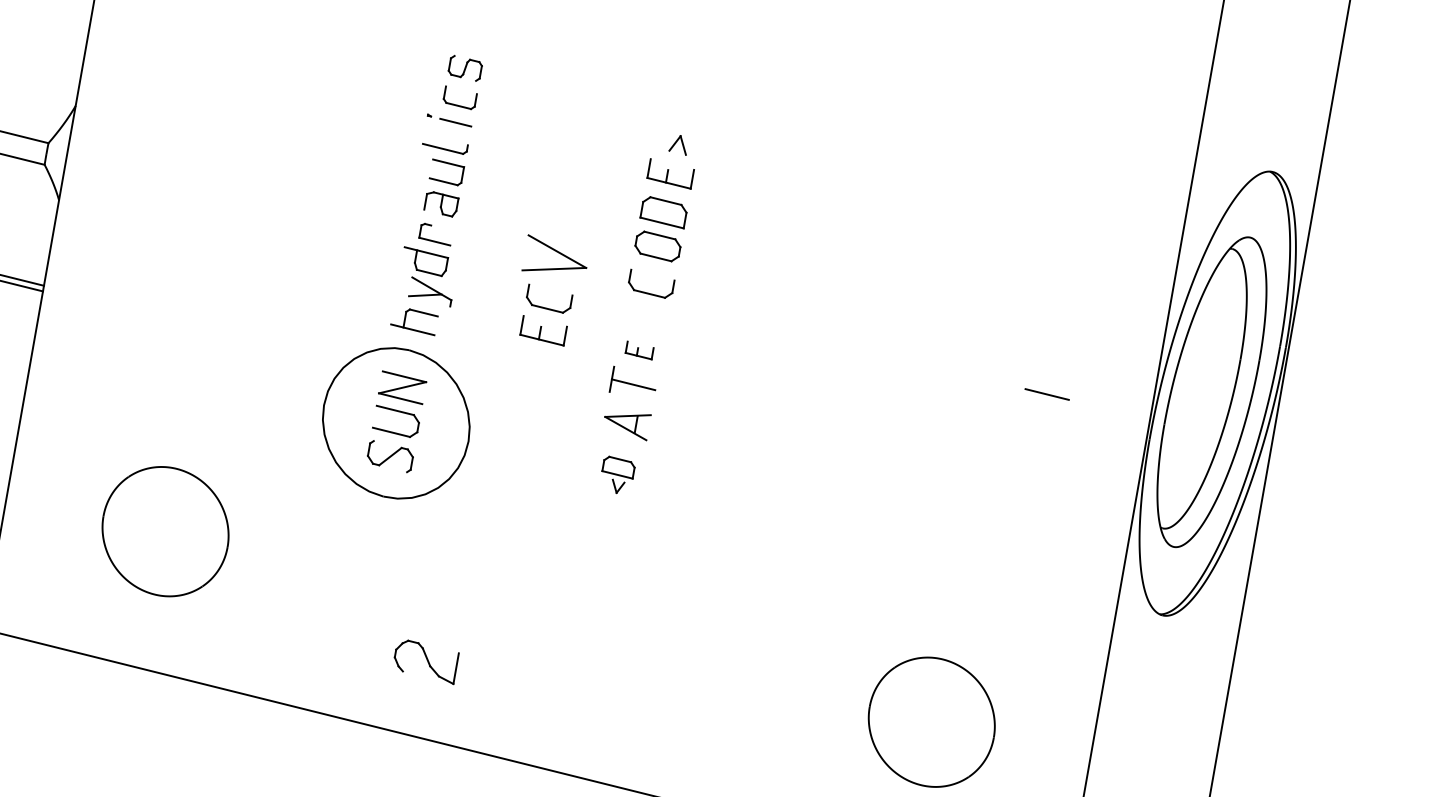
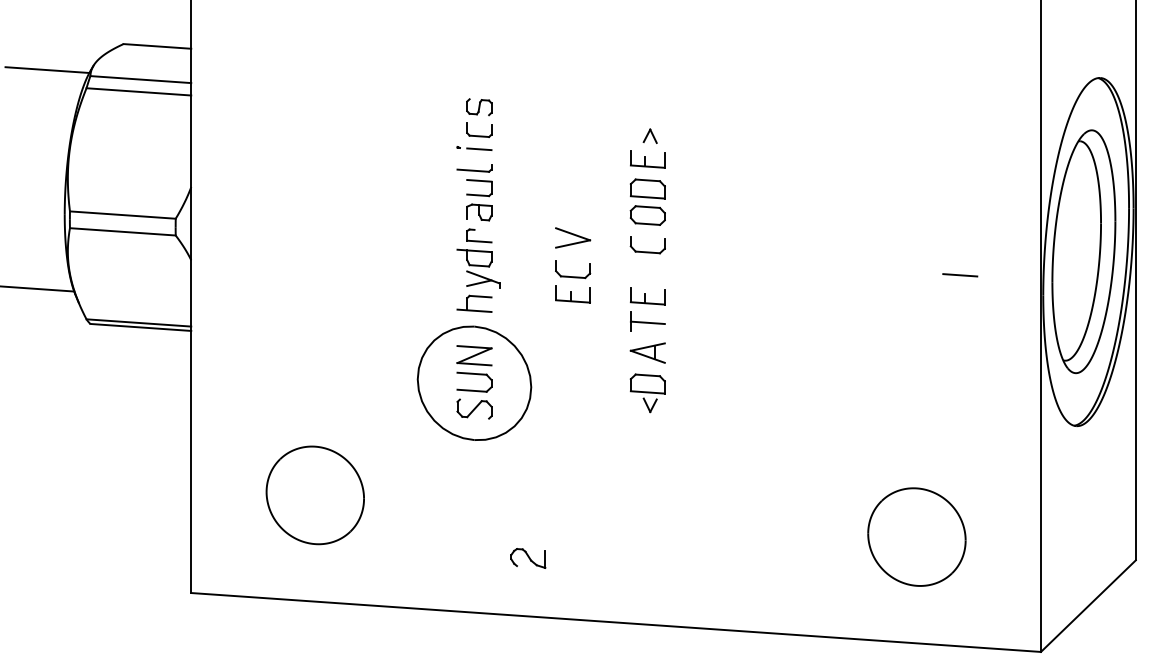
part: (557, 257) -> (573, 237), size x0.71
part: (639, 350) -> (647, 296), size x1.67
part: (617, 475) -> (647, 393), size x1.43
part: (426, 661) -> (528, 558), size x0.71

